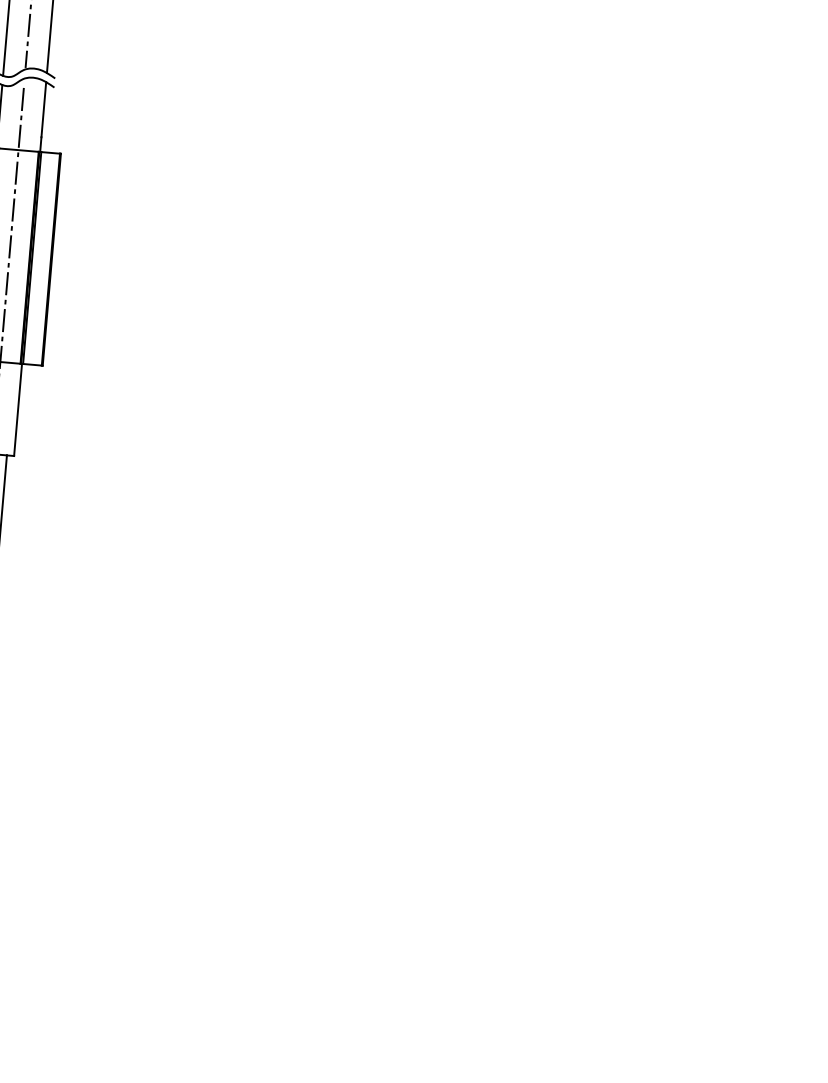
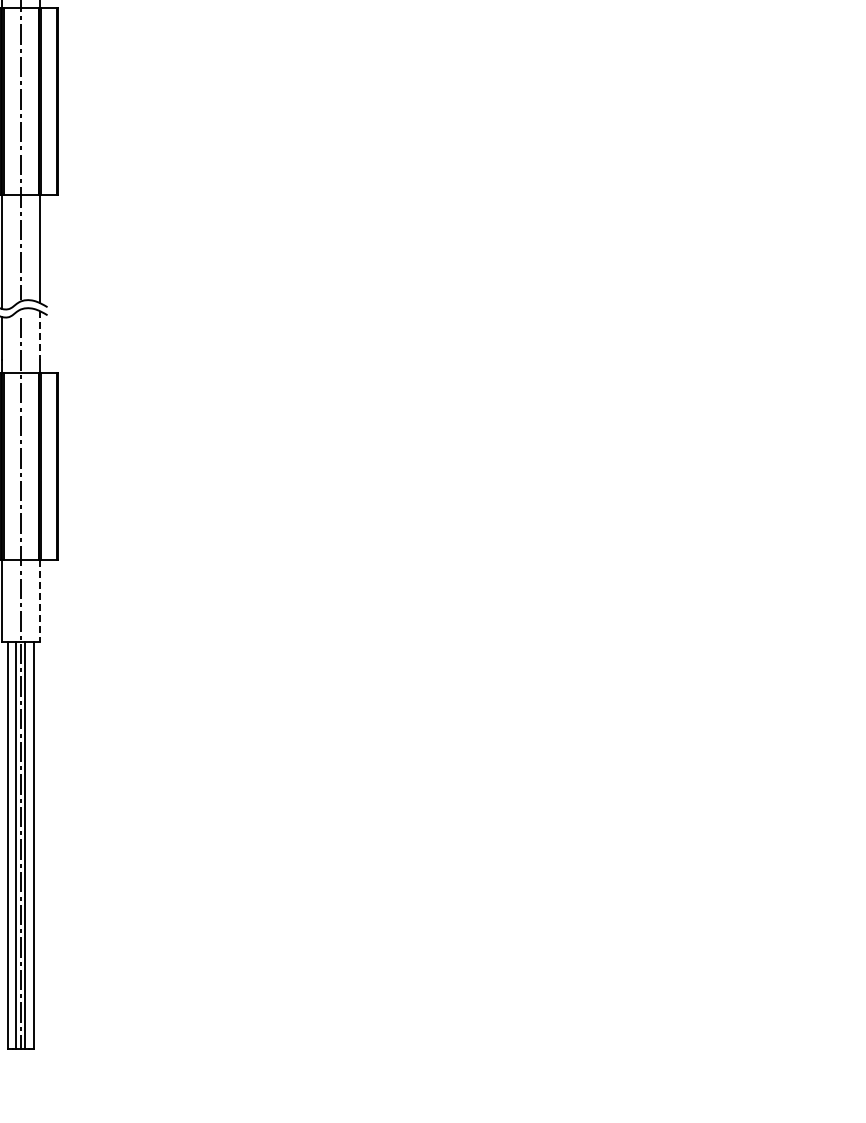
line: (43, 109) -> (39, 335), solid -> dashed
line: (17, 410) -> (39, 601), solid -> dashed

